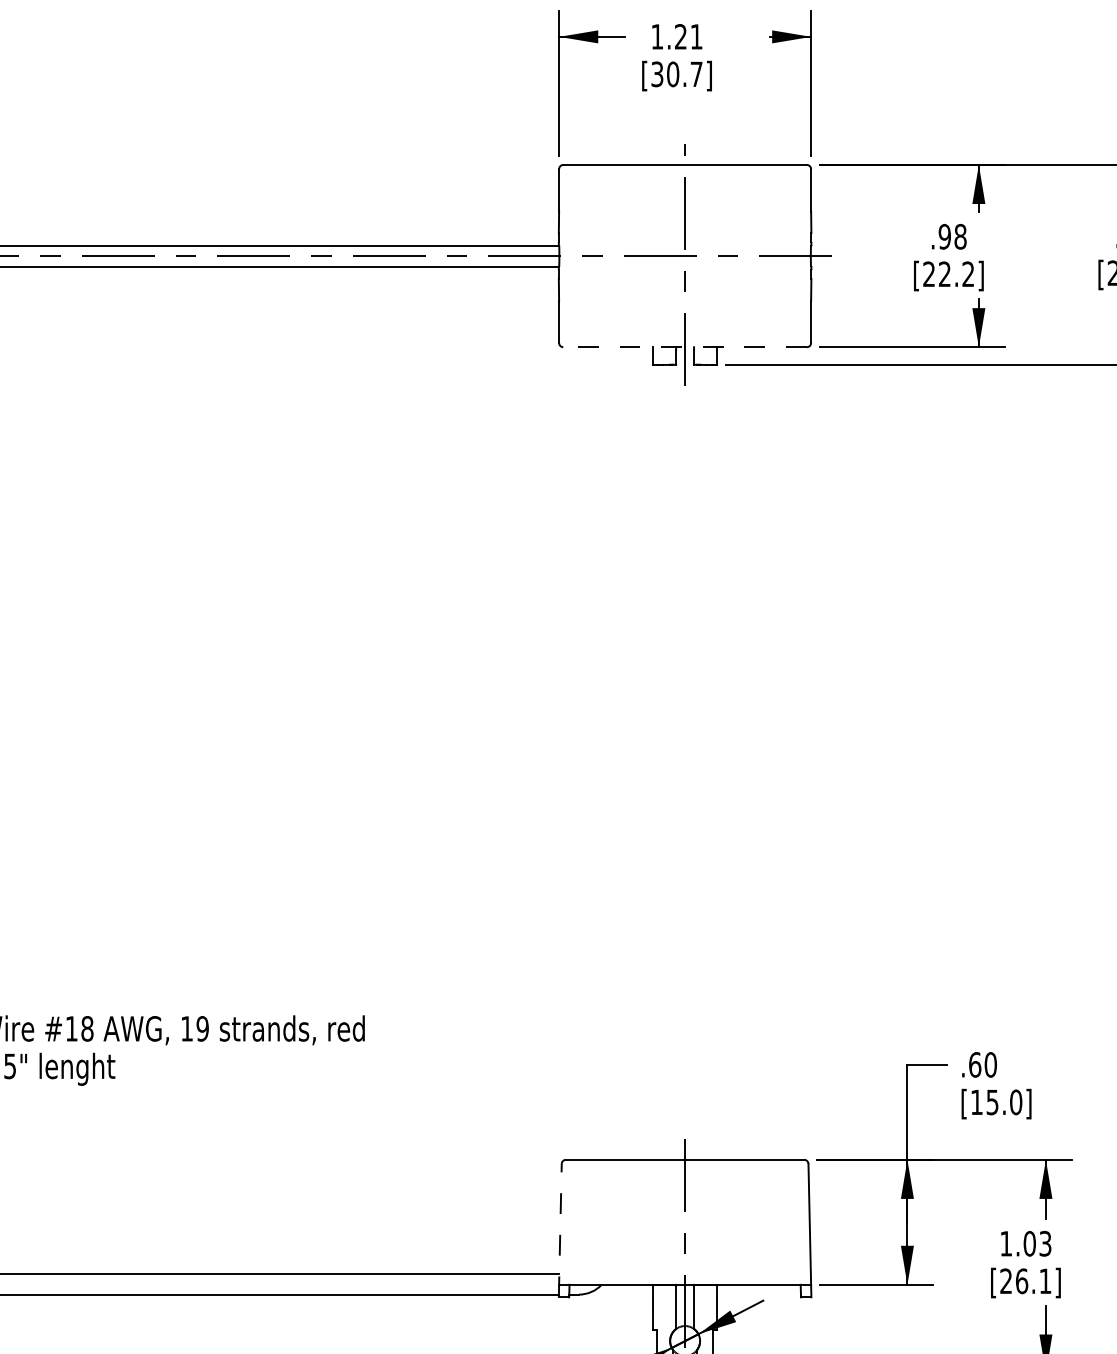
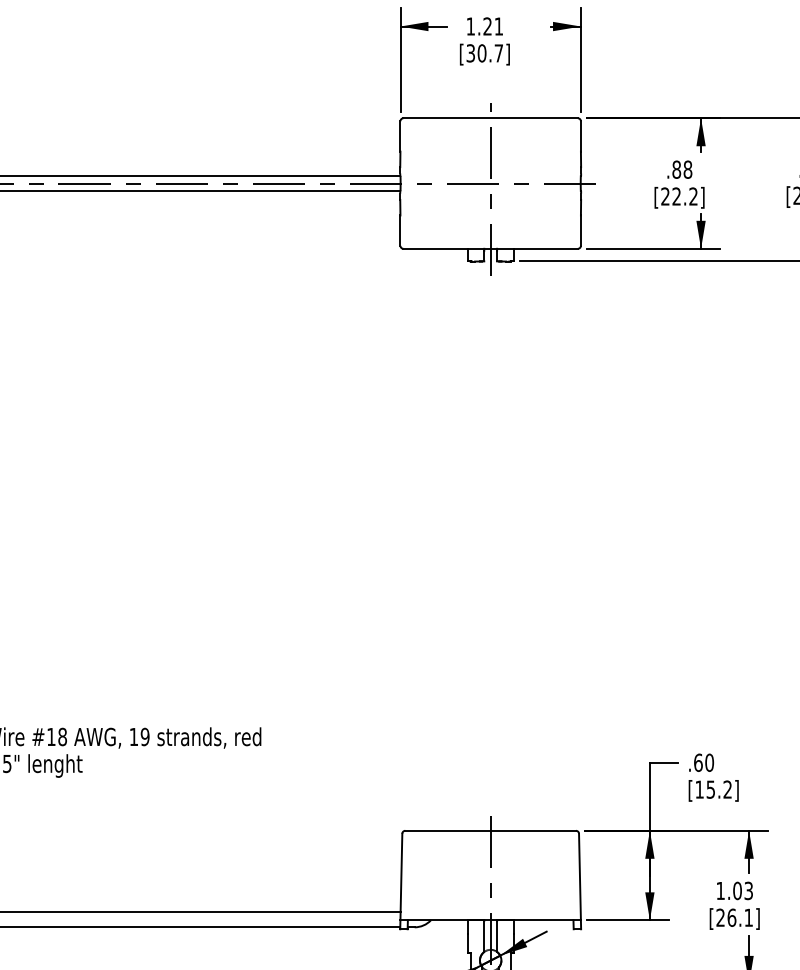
text: (944, 236) -> (676, 169), .98 -> .88
line: (685, 347) -> (490, 249), dashed -> solid
text: (1016, 1102) -> (728, 789), [15.0] -> [15.2]
line: (560, 1230) -> (401, 881), dashed -> solid

